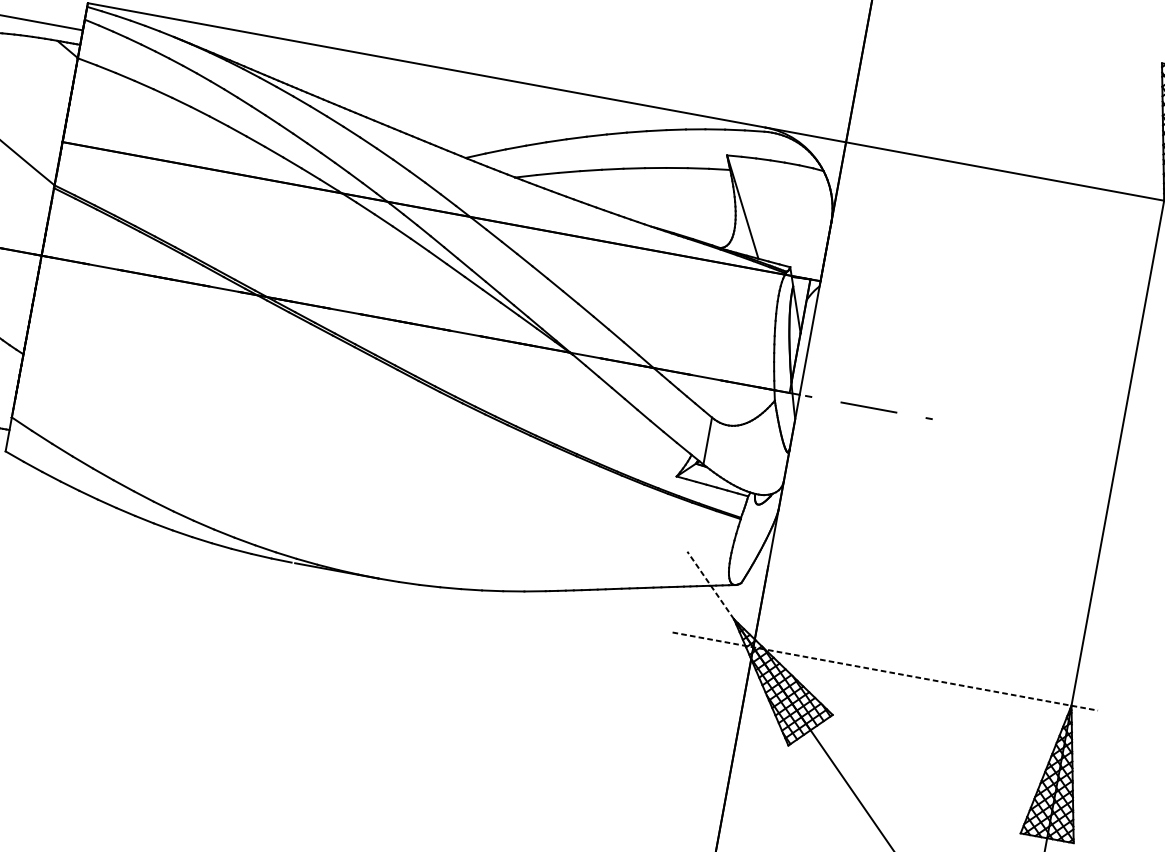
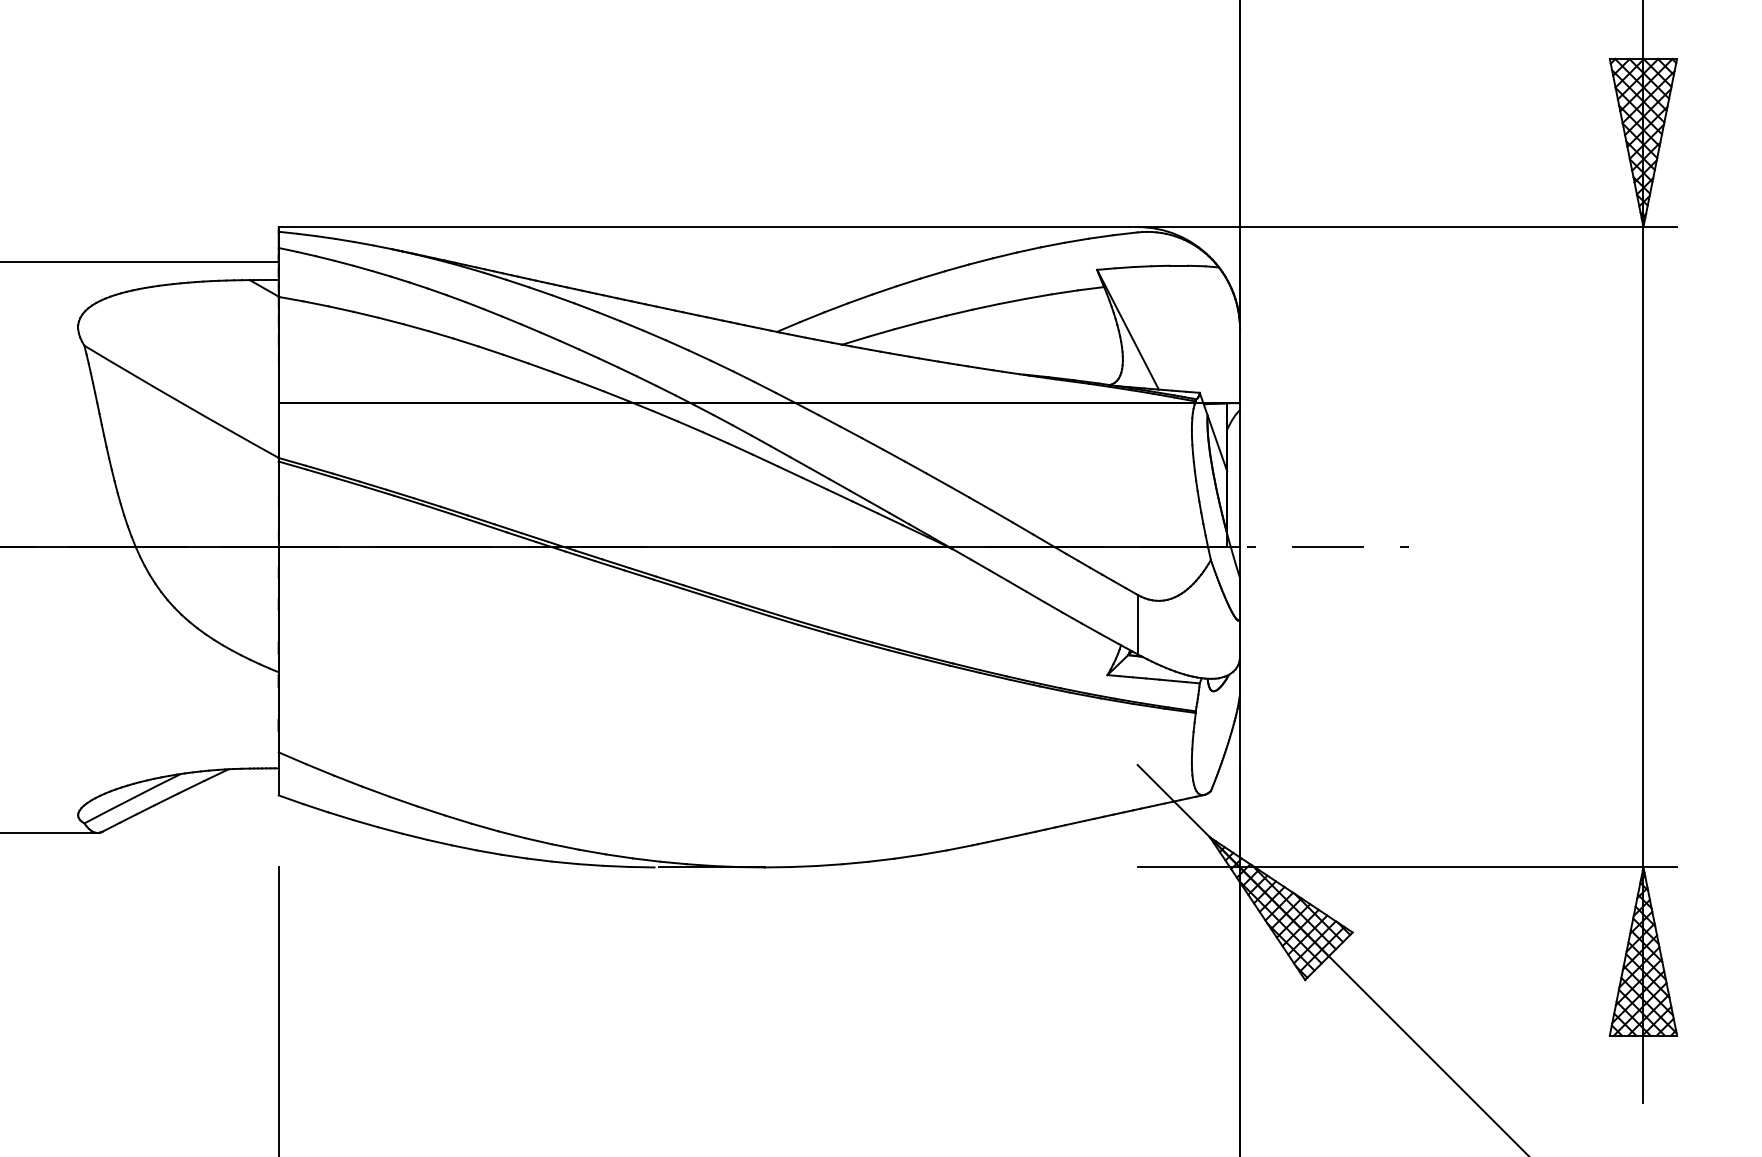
line: (710, 584) -> (1173, 800), dashed -> solid
line: (885, 671) -> (1407, 867), dashed -> solid

